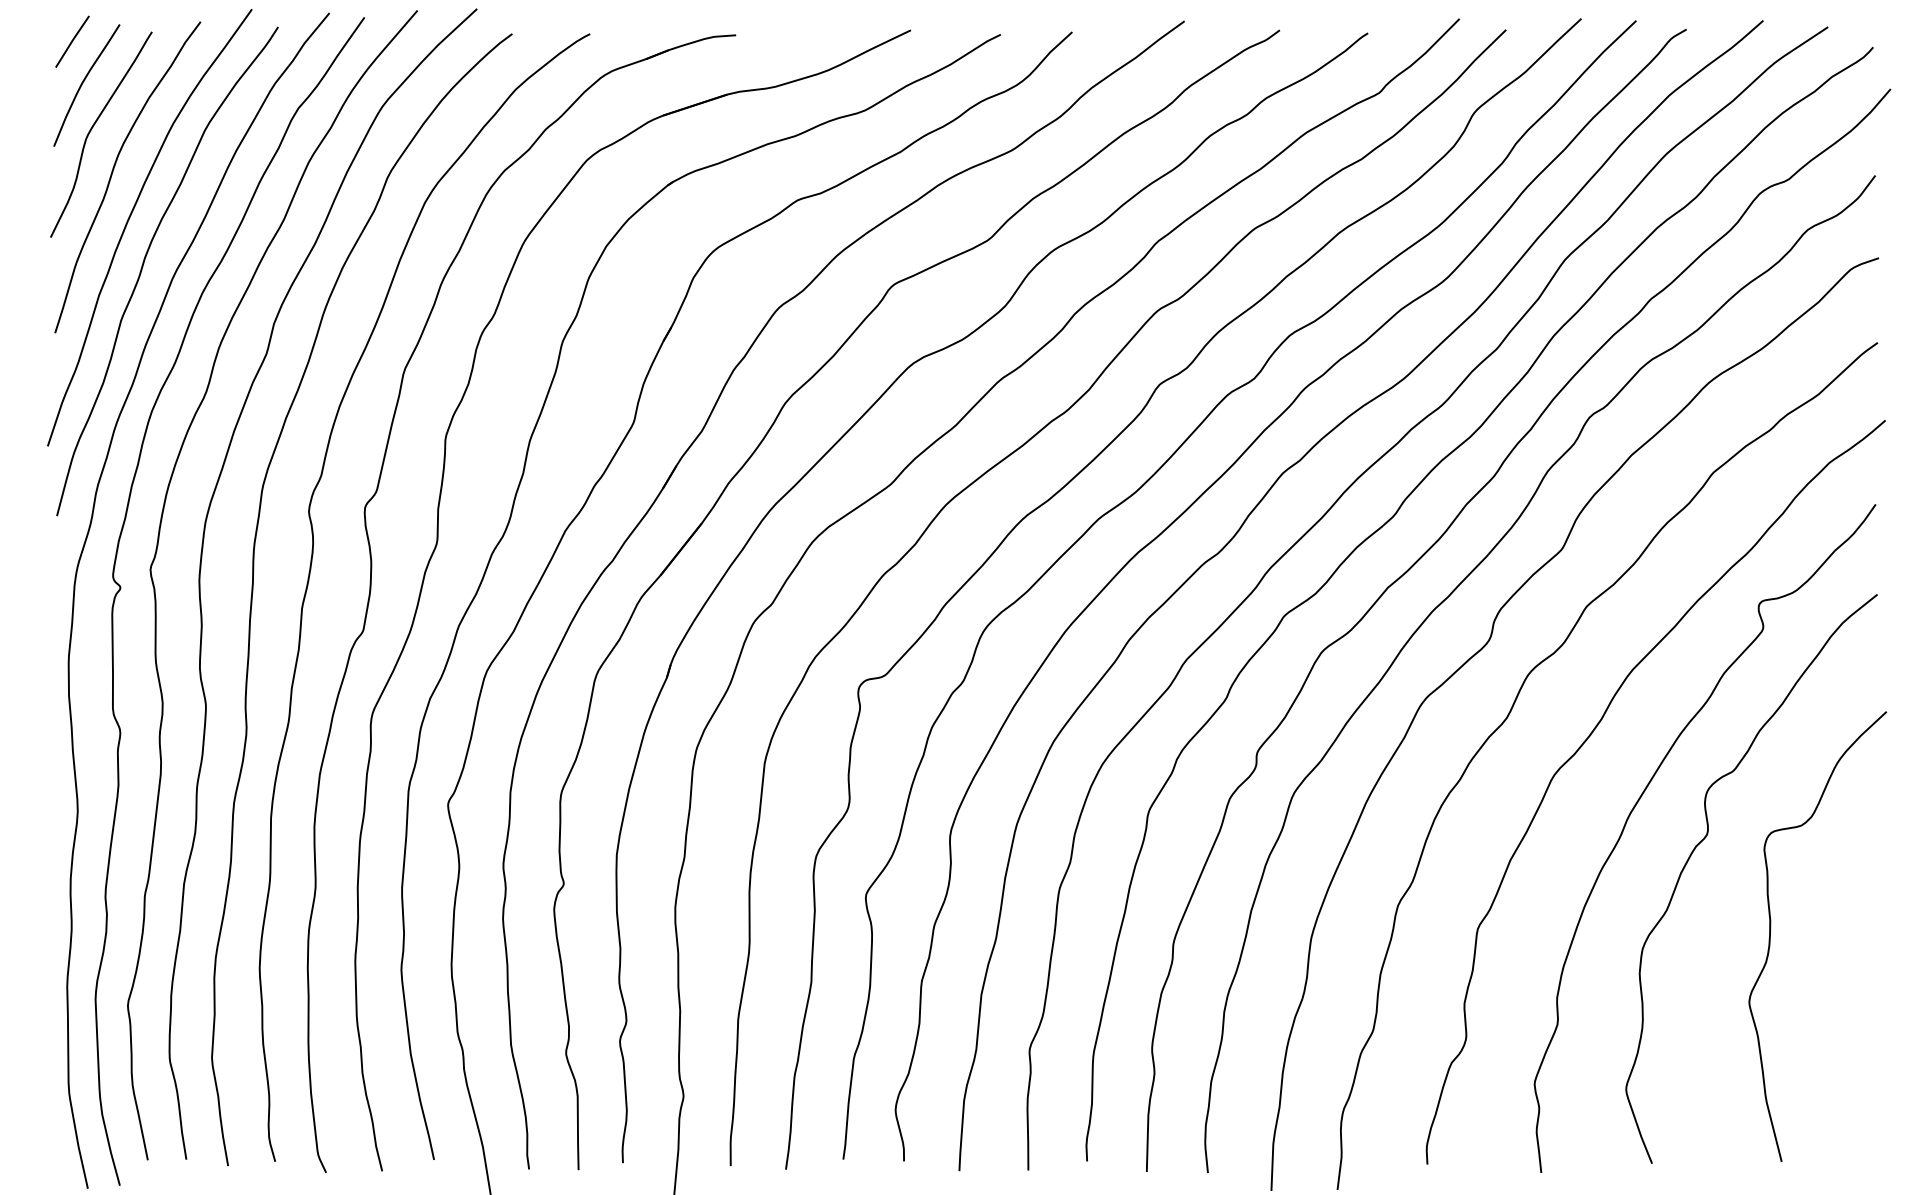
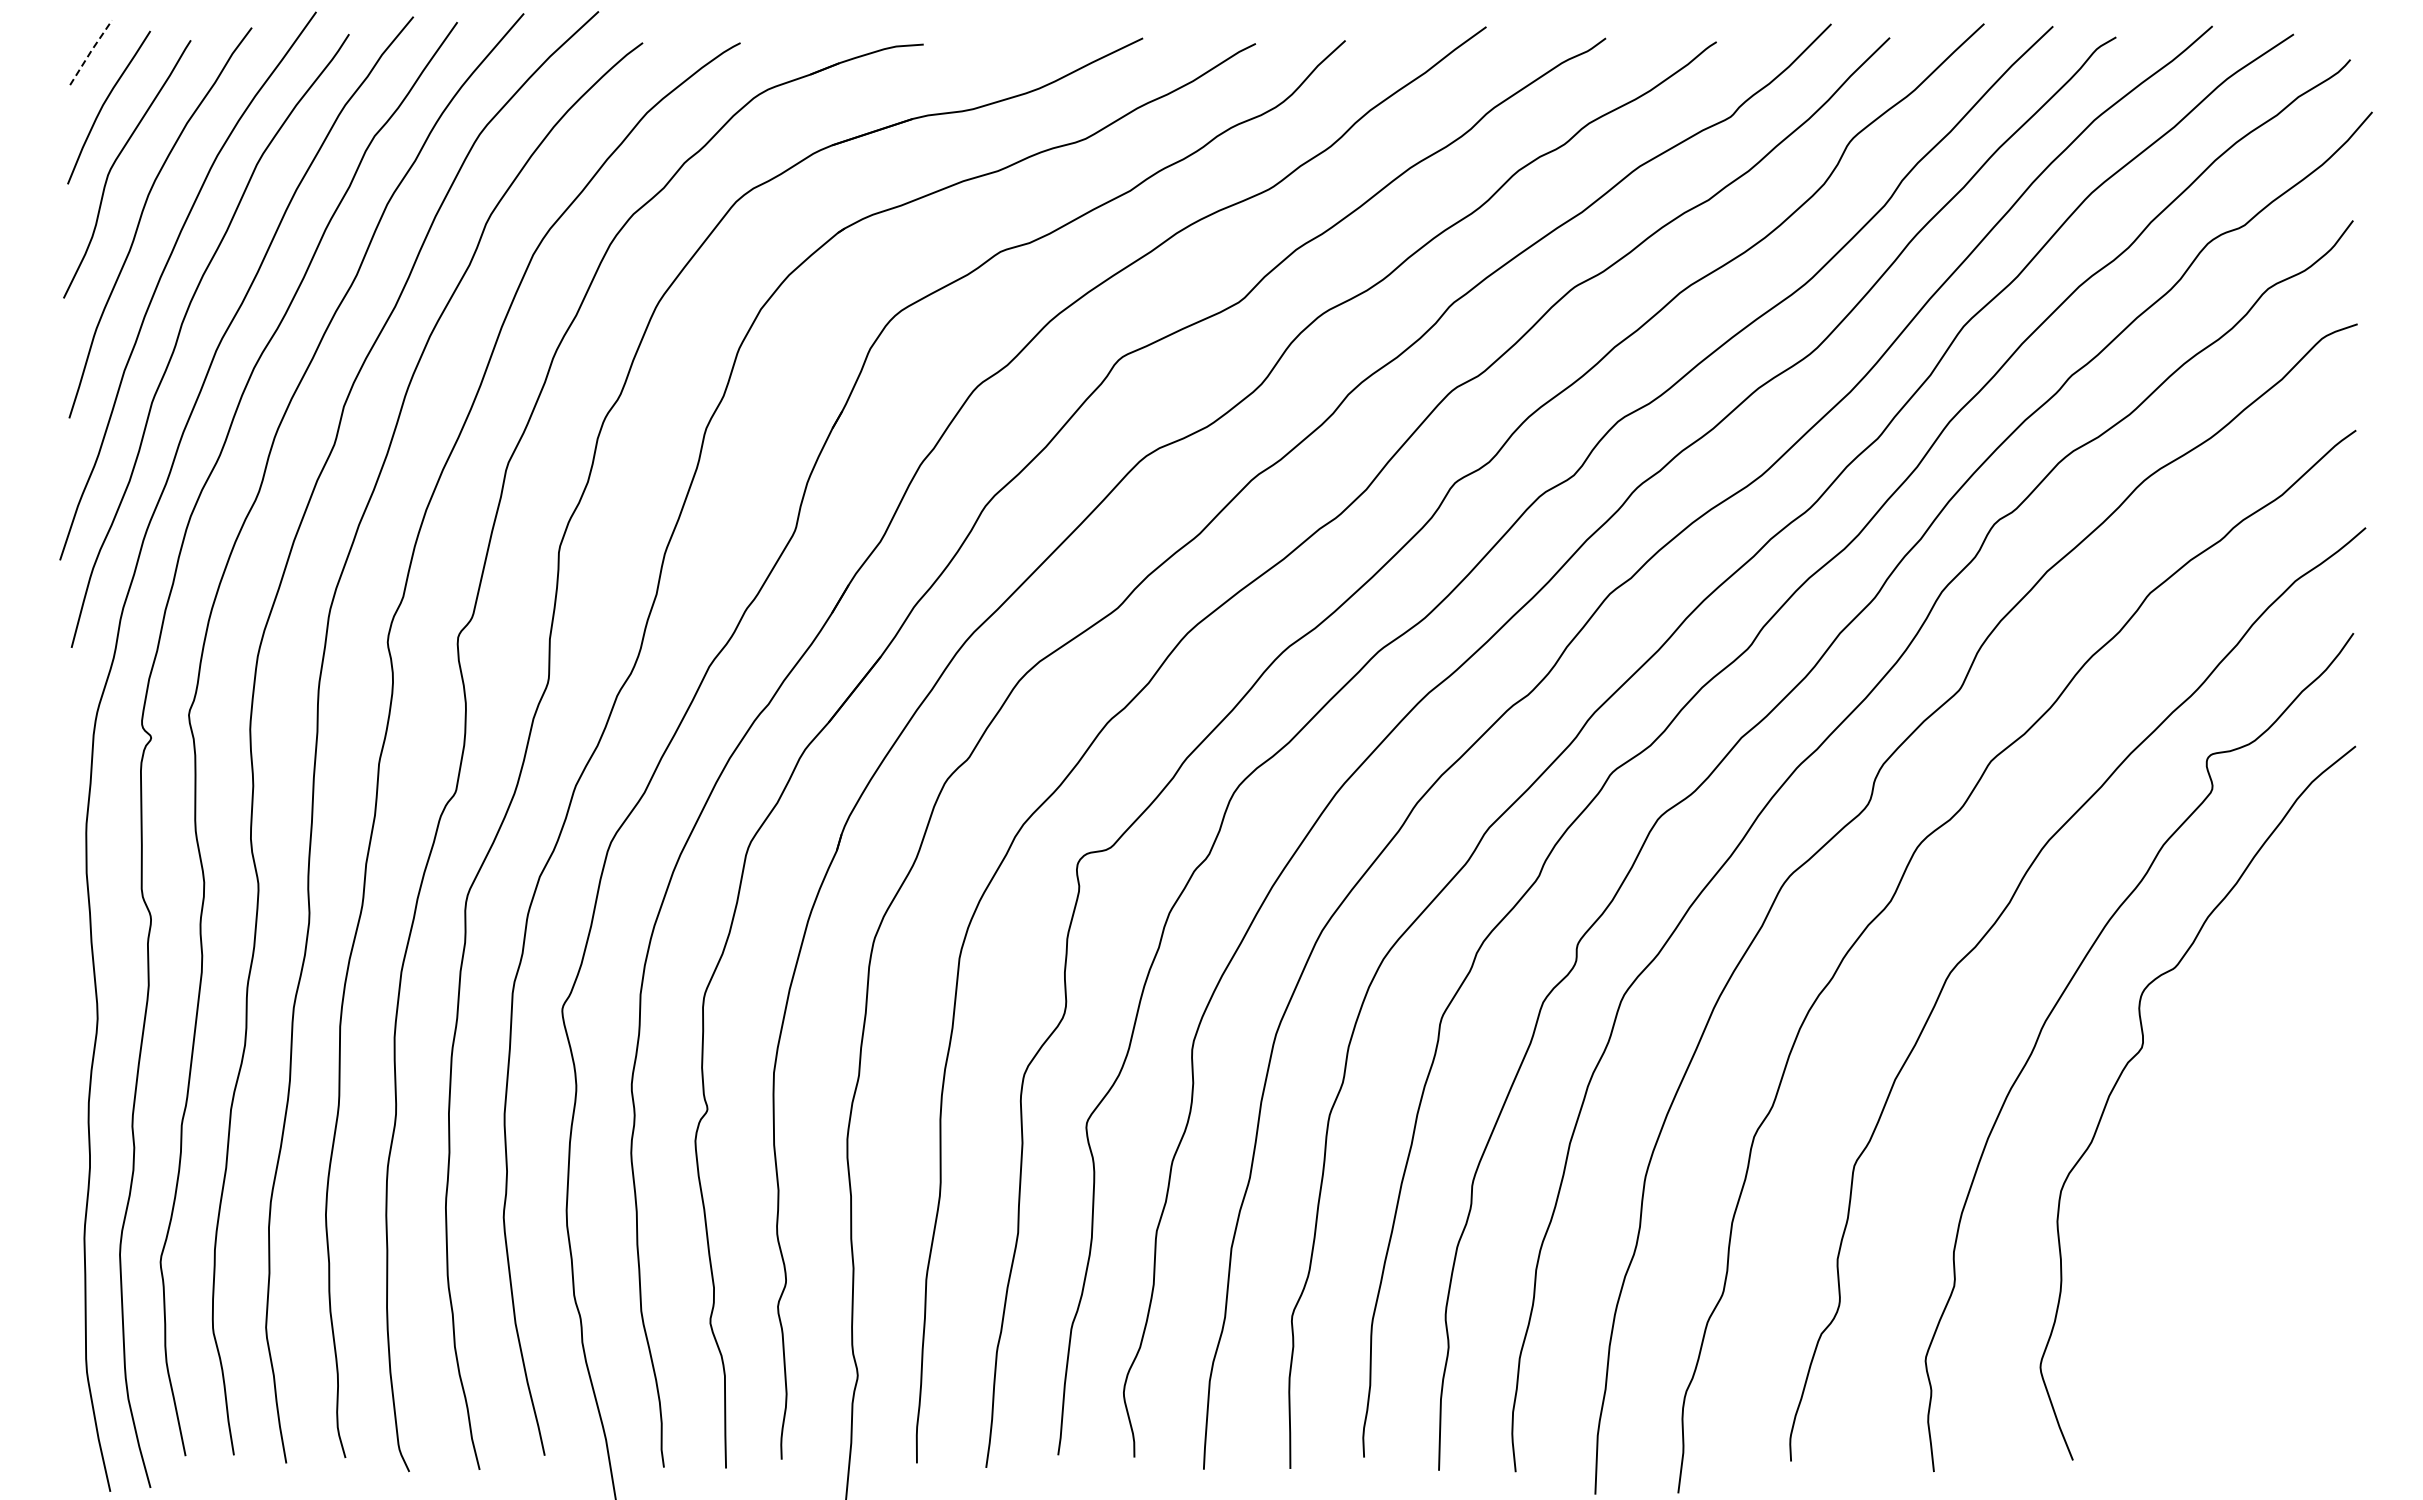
line: (72, 40) -> (91, 51), solid -> dashed
curve: (1770, 936) -> (2221, 1175), removed

